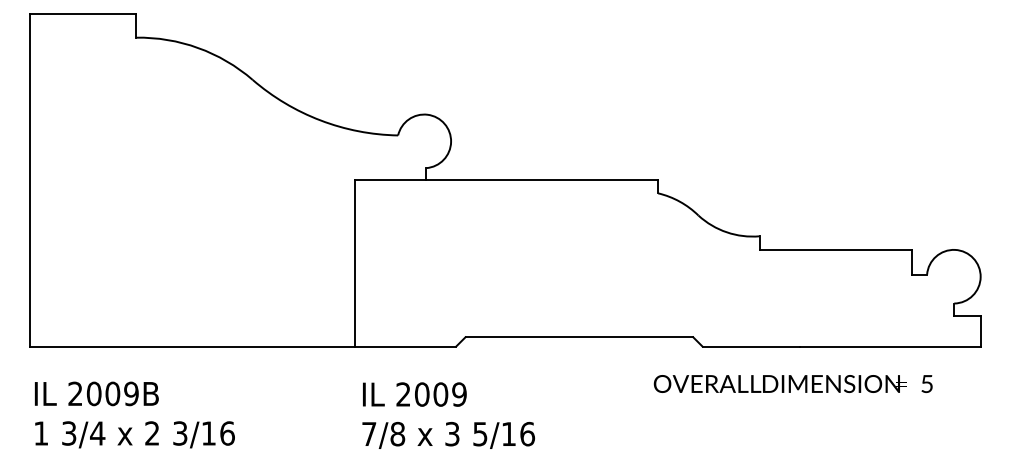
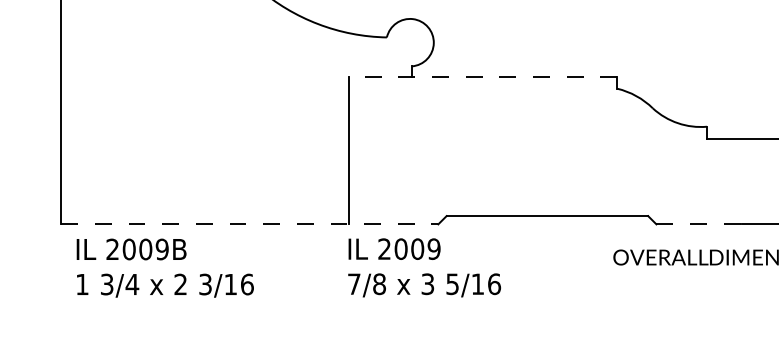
line: (506, 180) -> (482, 77), solid -> dashed
line: (243, 346) -> (249, 224), solid -> dashed
line: (751, 346) -> (699, 224), solid -> dashed
text: (134, 414) -> (164, 267), moved
text: (448, 415) -> (424, 267), moved

